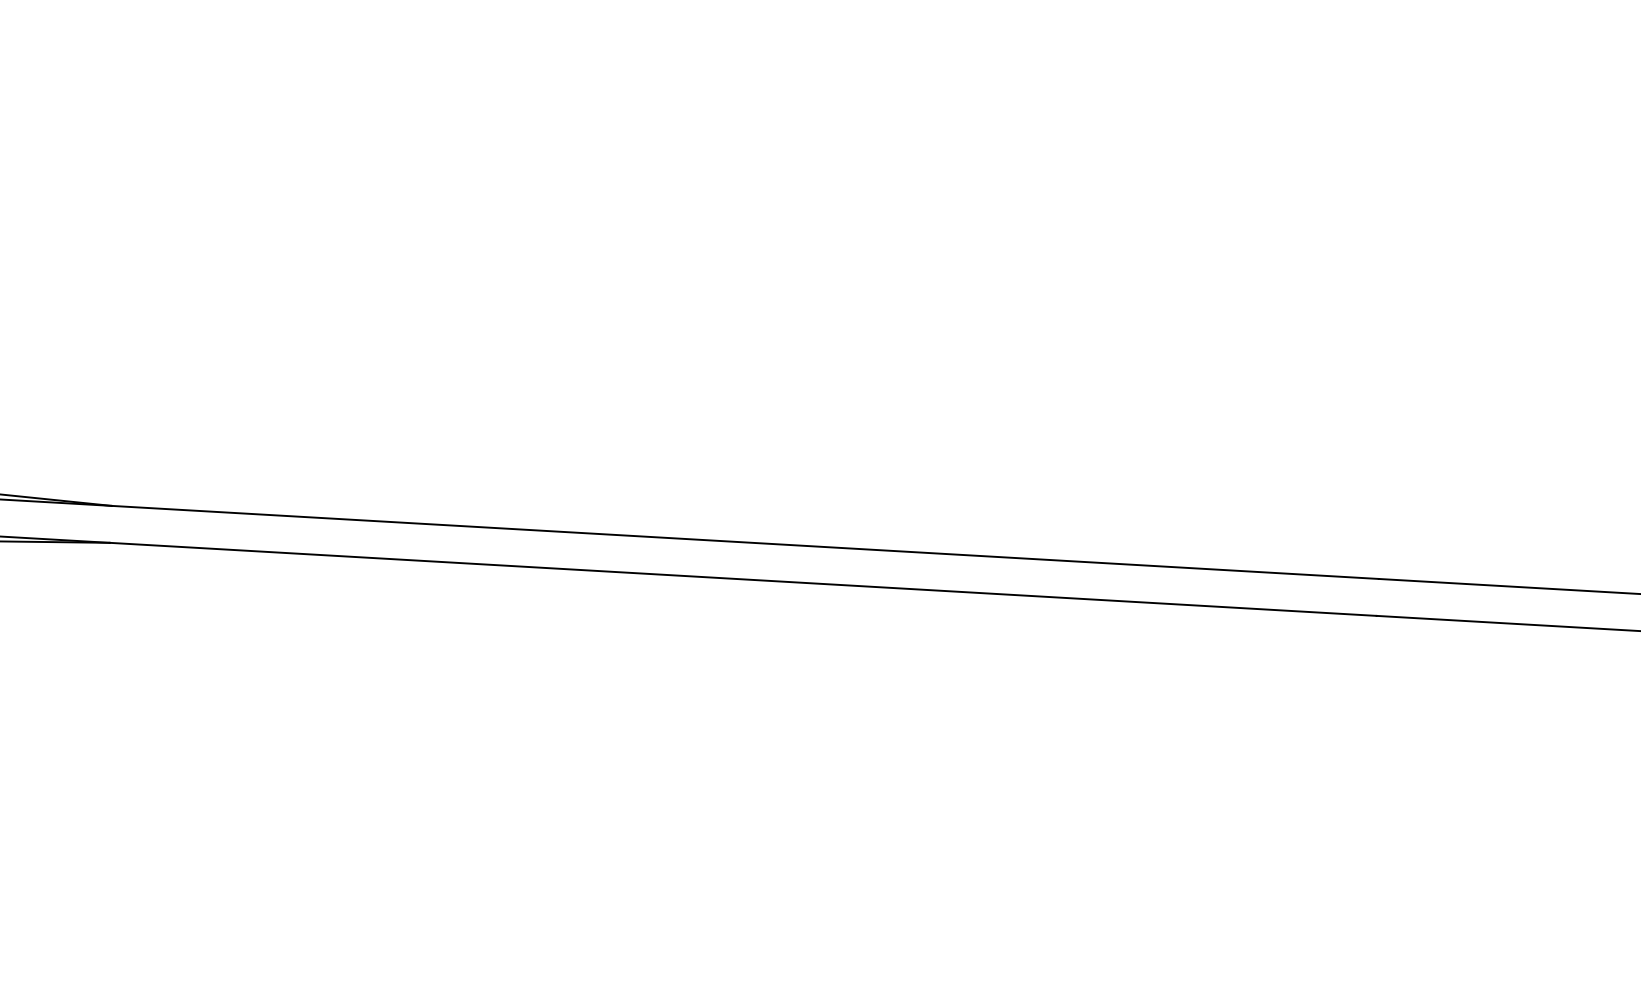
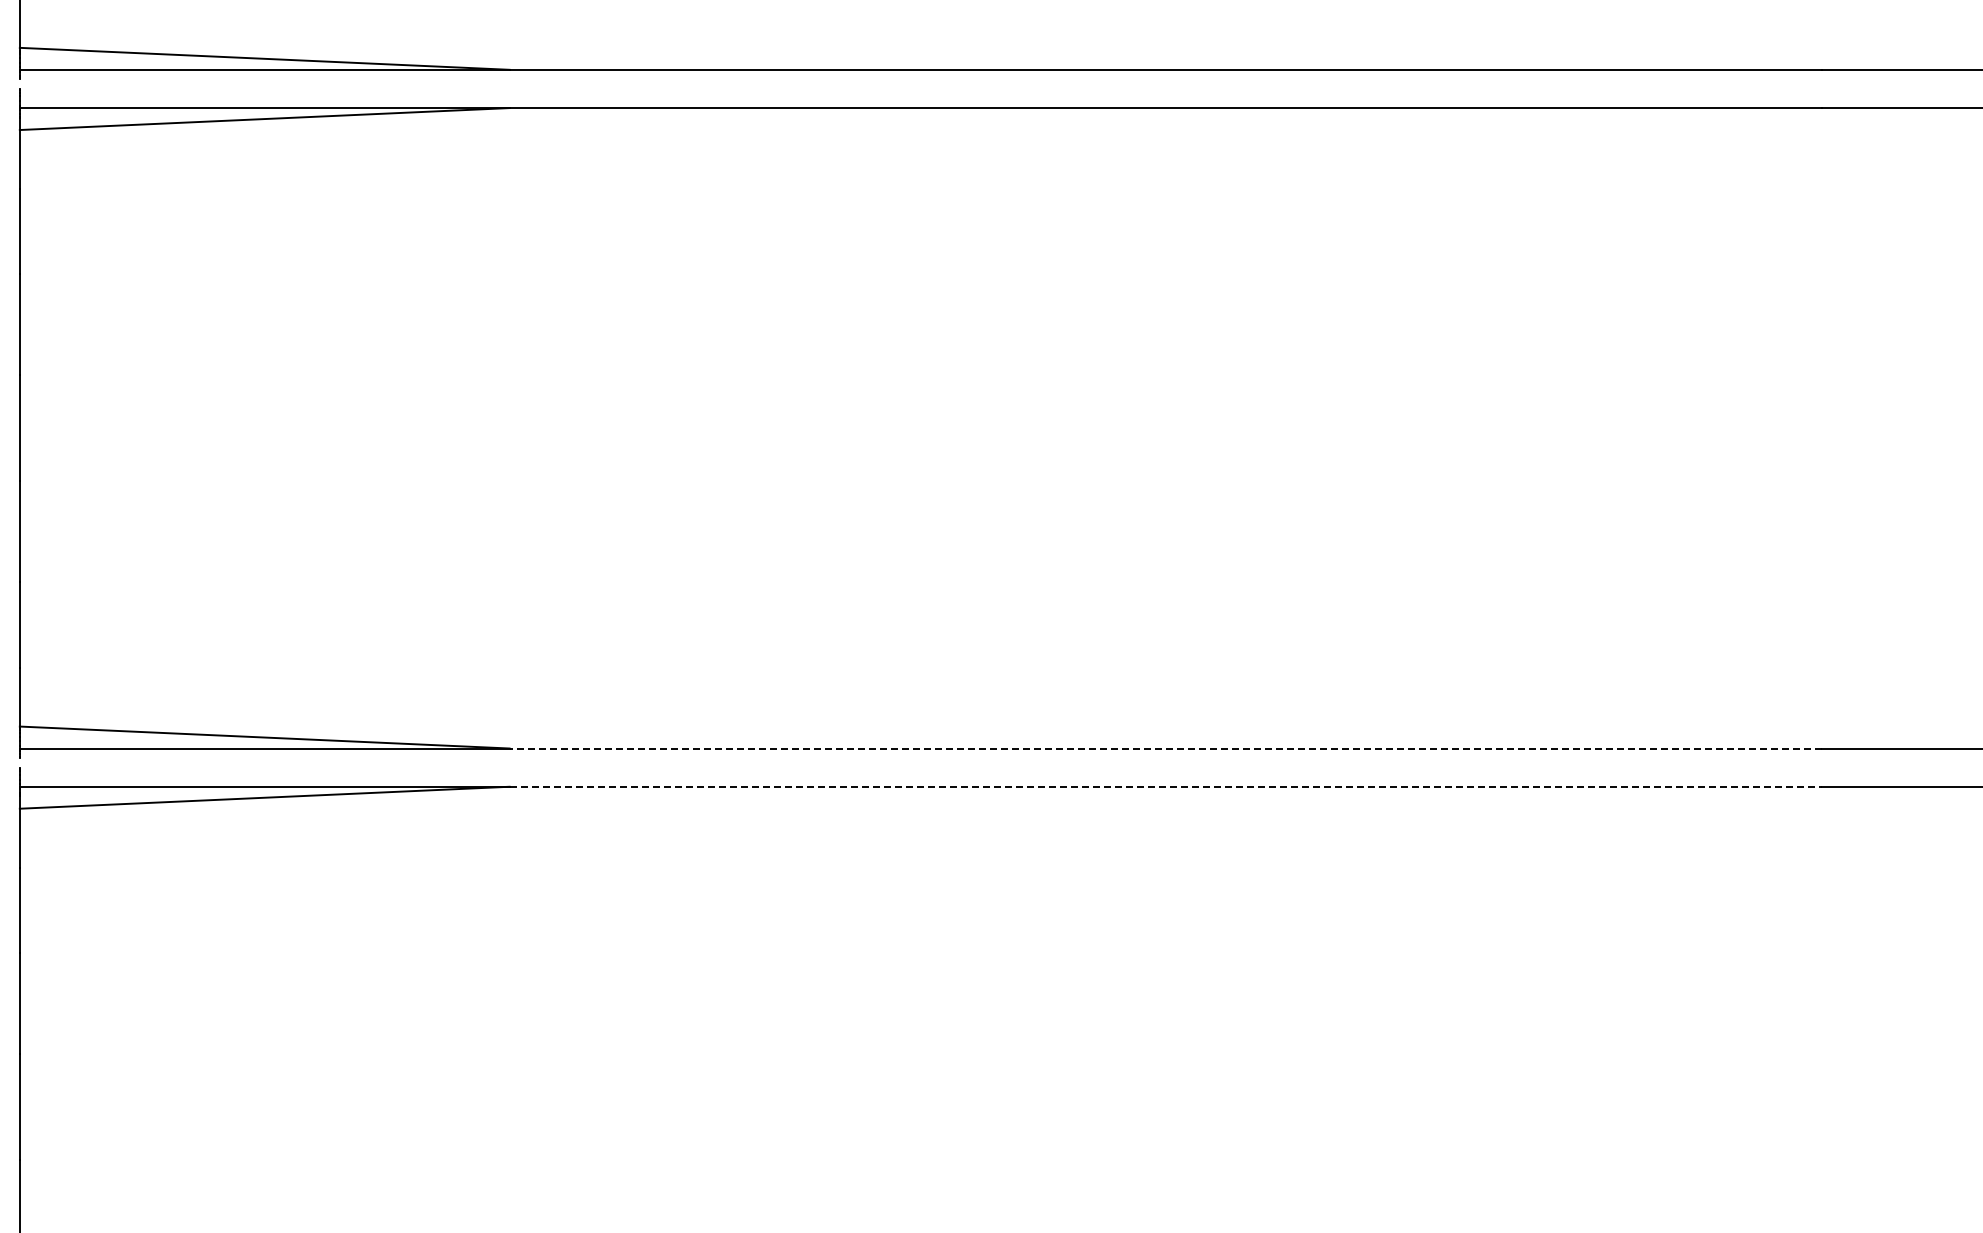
line: (744, 542) -> (1165, 748), solid -> dashed
line: (743, 579) -> (1166, 786), solid -> dashed

